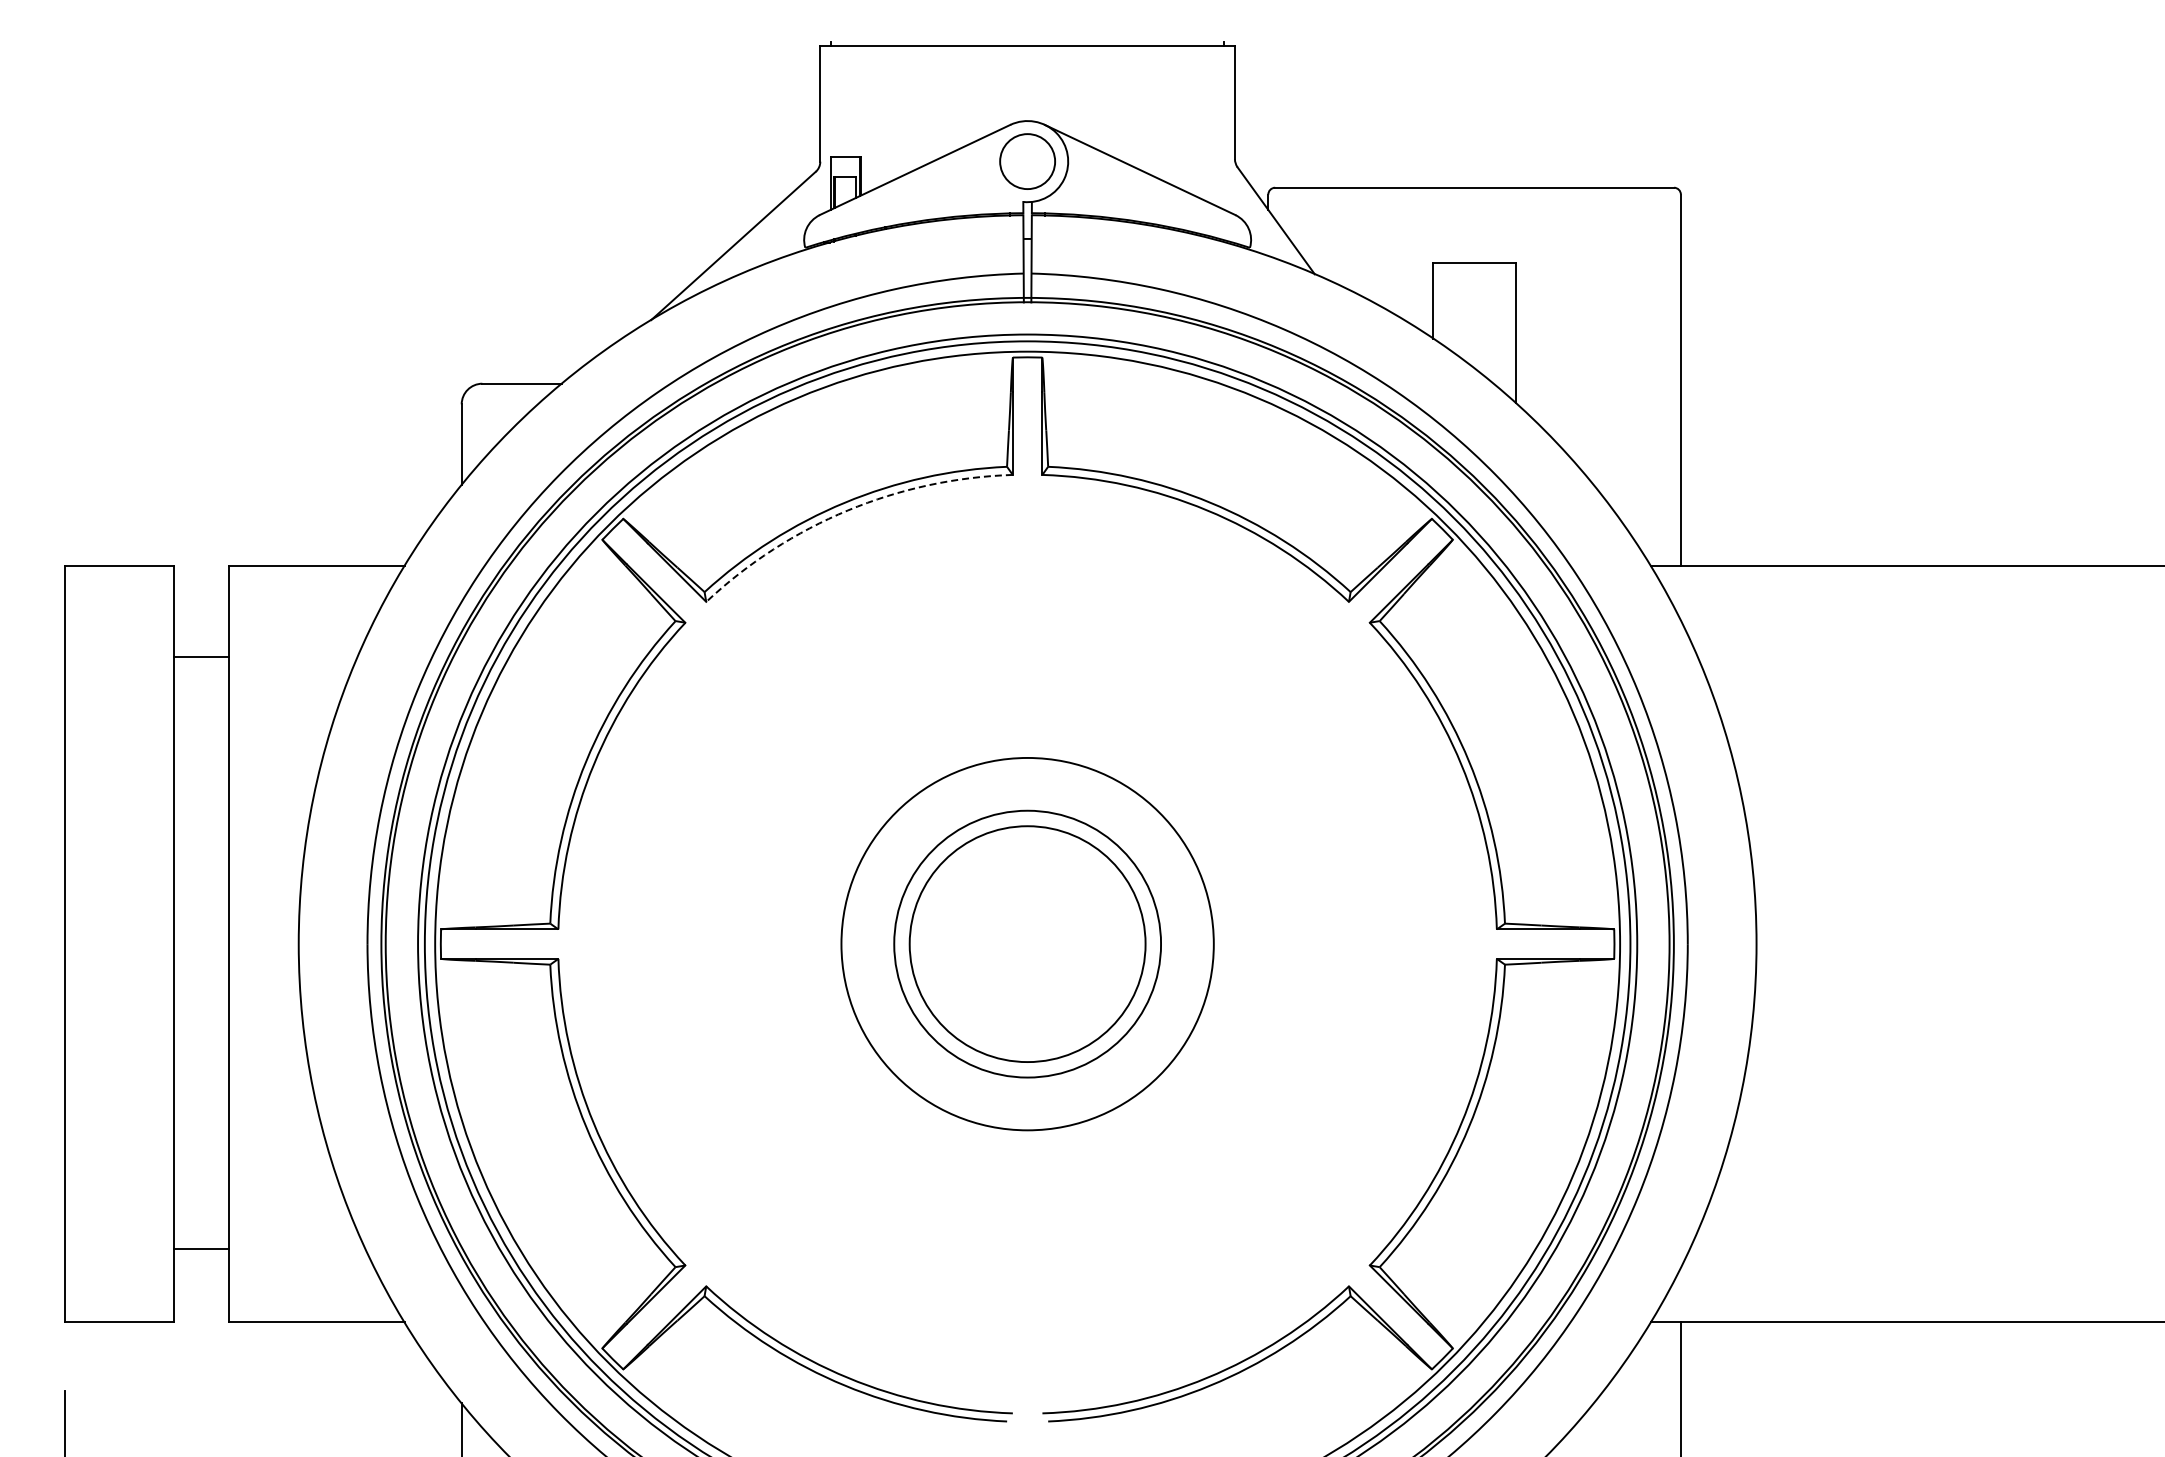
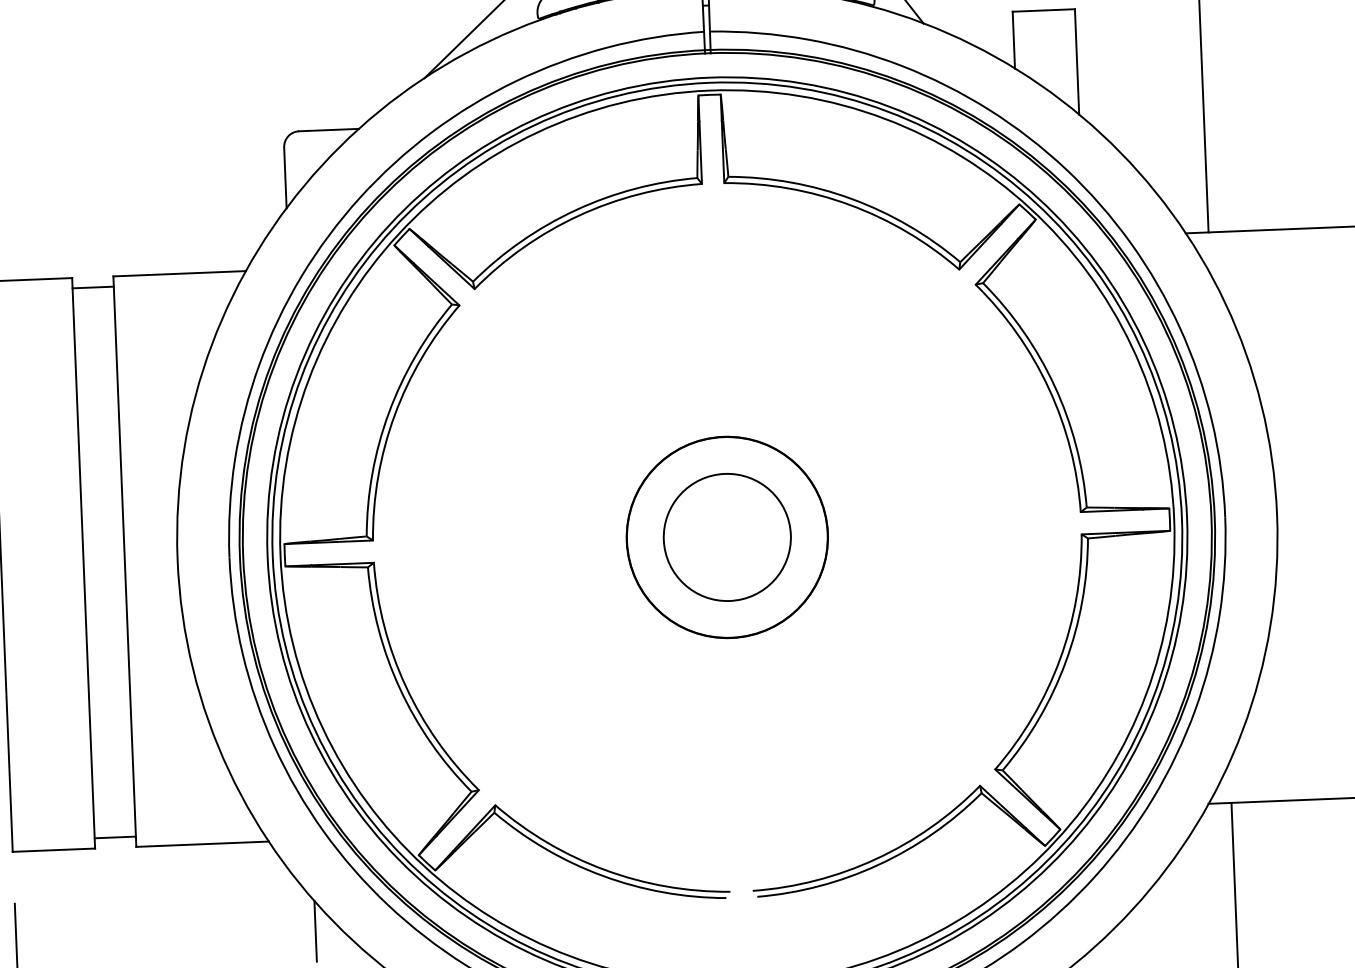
arc: (847, 510) -> (578, 215), dashed -> solid
line: (201, 656) -> (93, 287), moved
circle: (1027, 943) -> (727, 536), size x0.71
circle: (1027, 944) -> (727, 537), size x0.71
line: (201, 1248) -> (115, 837), moved

